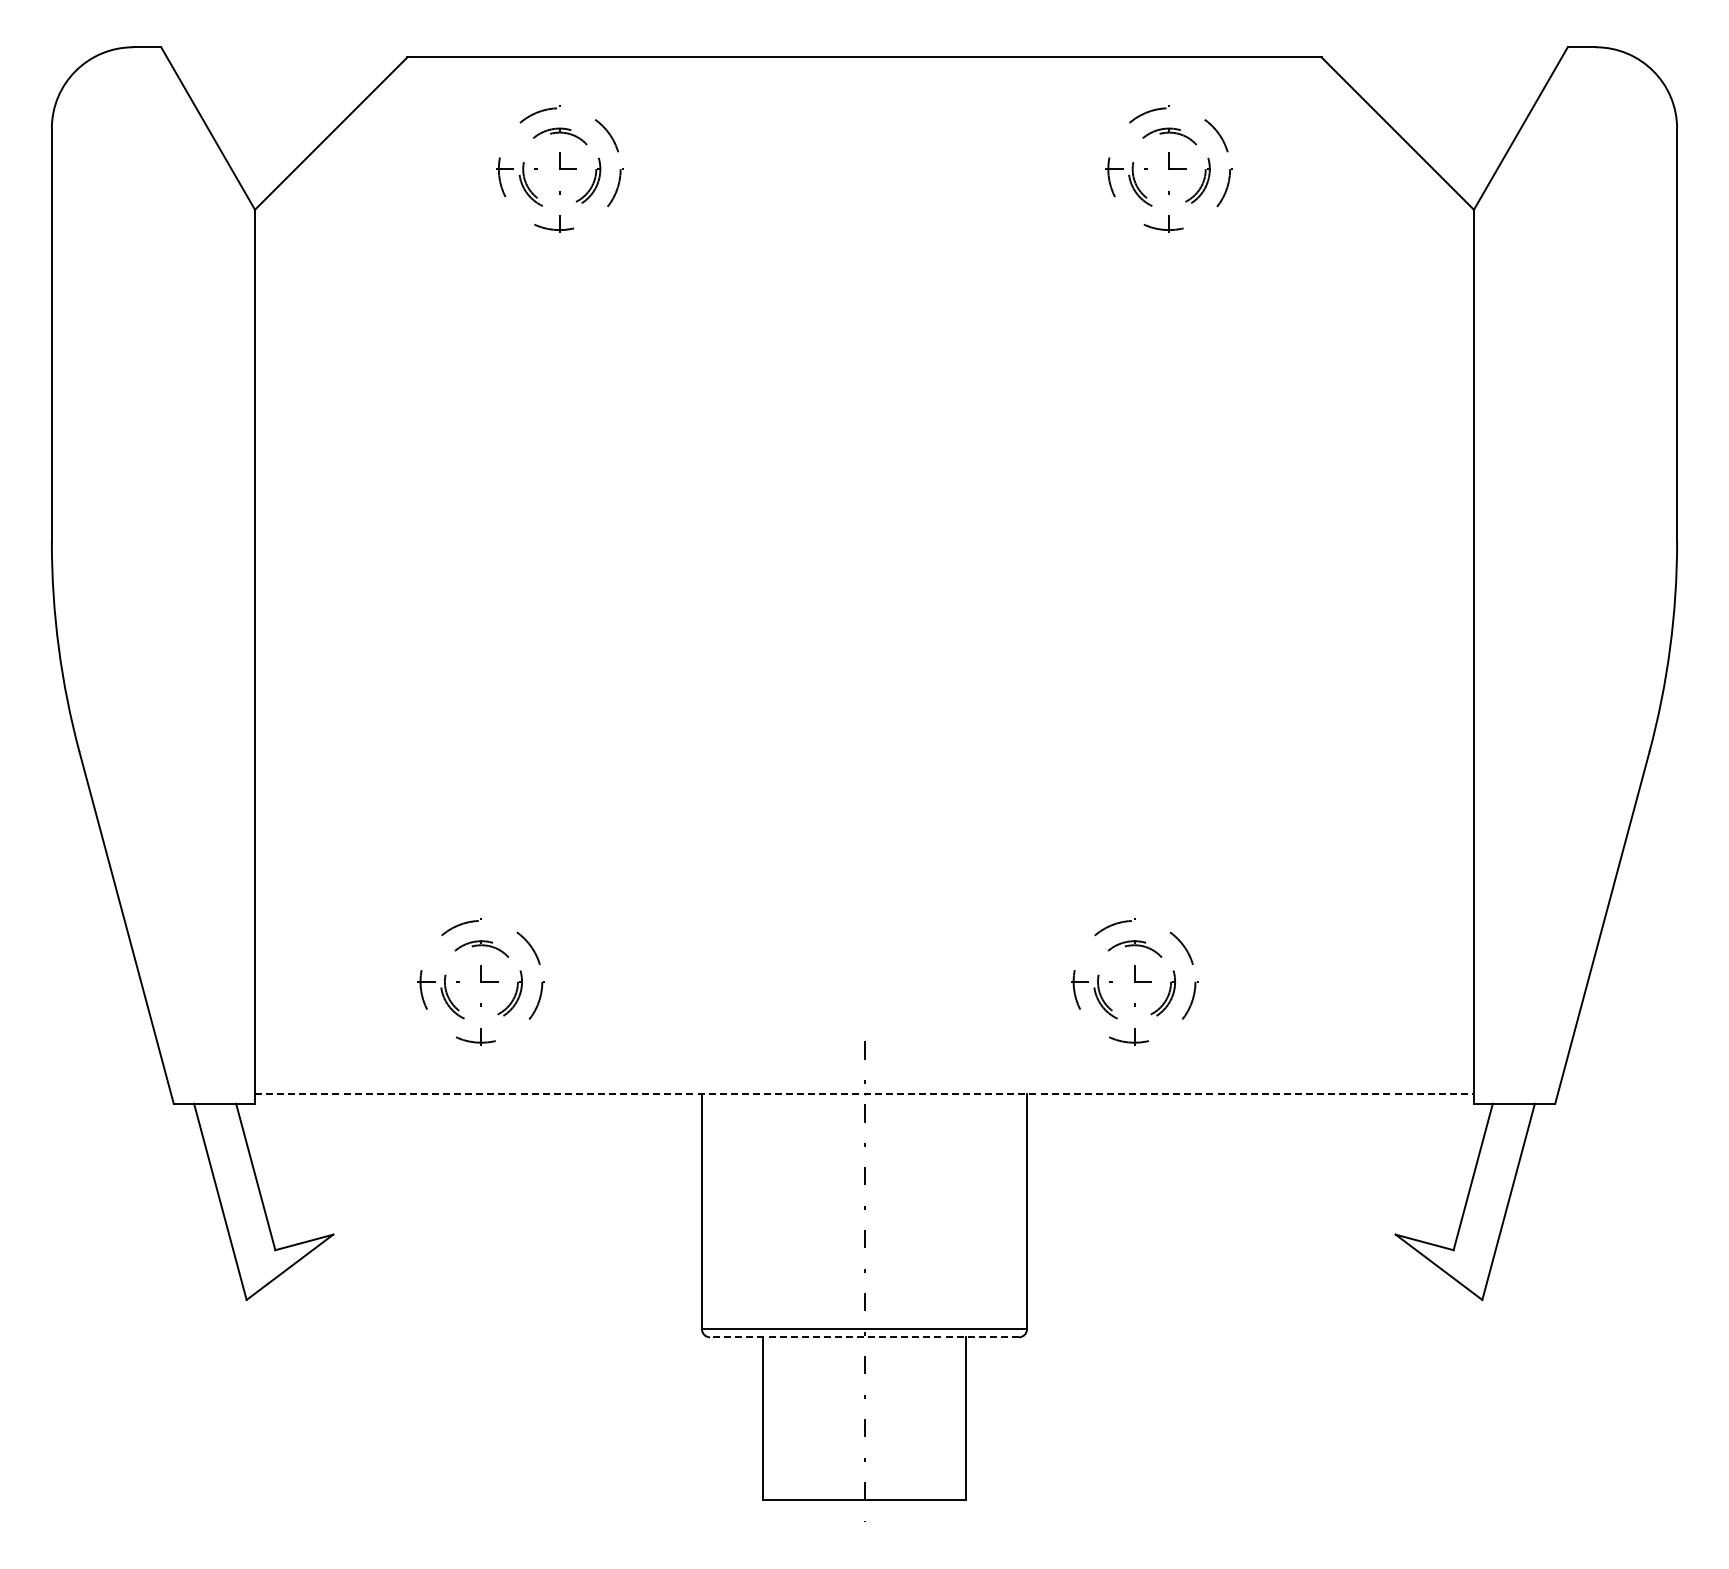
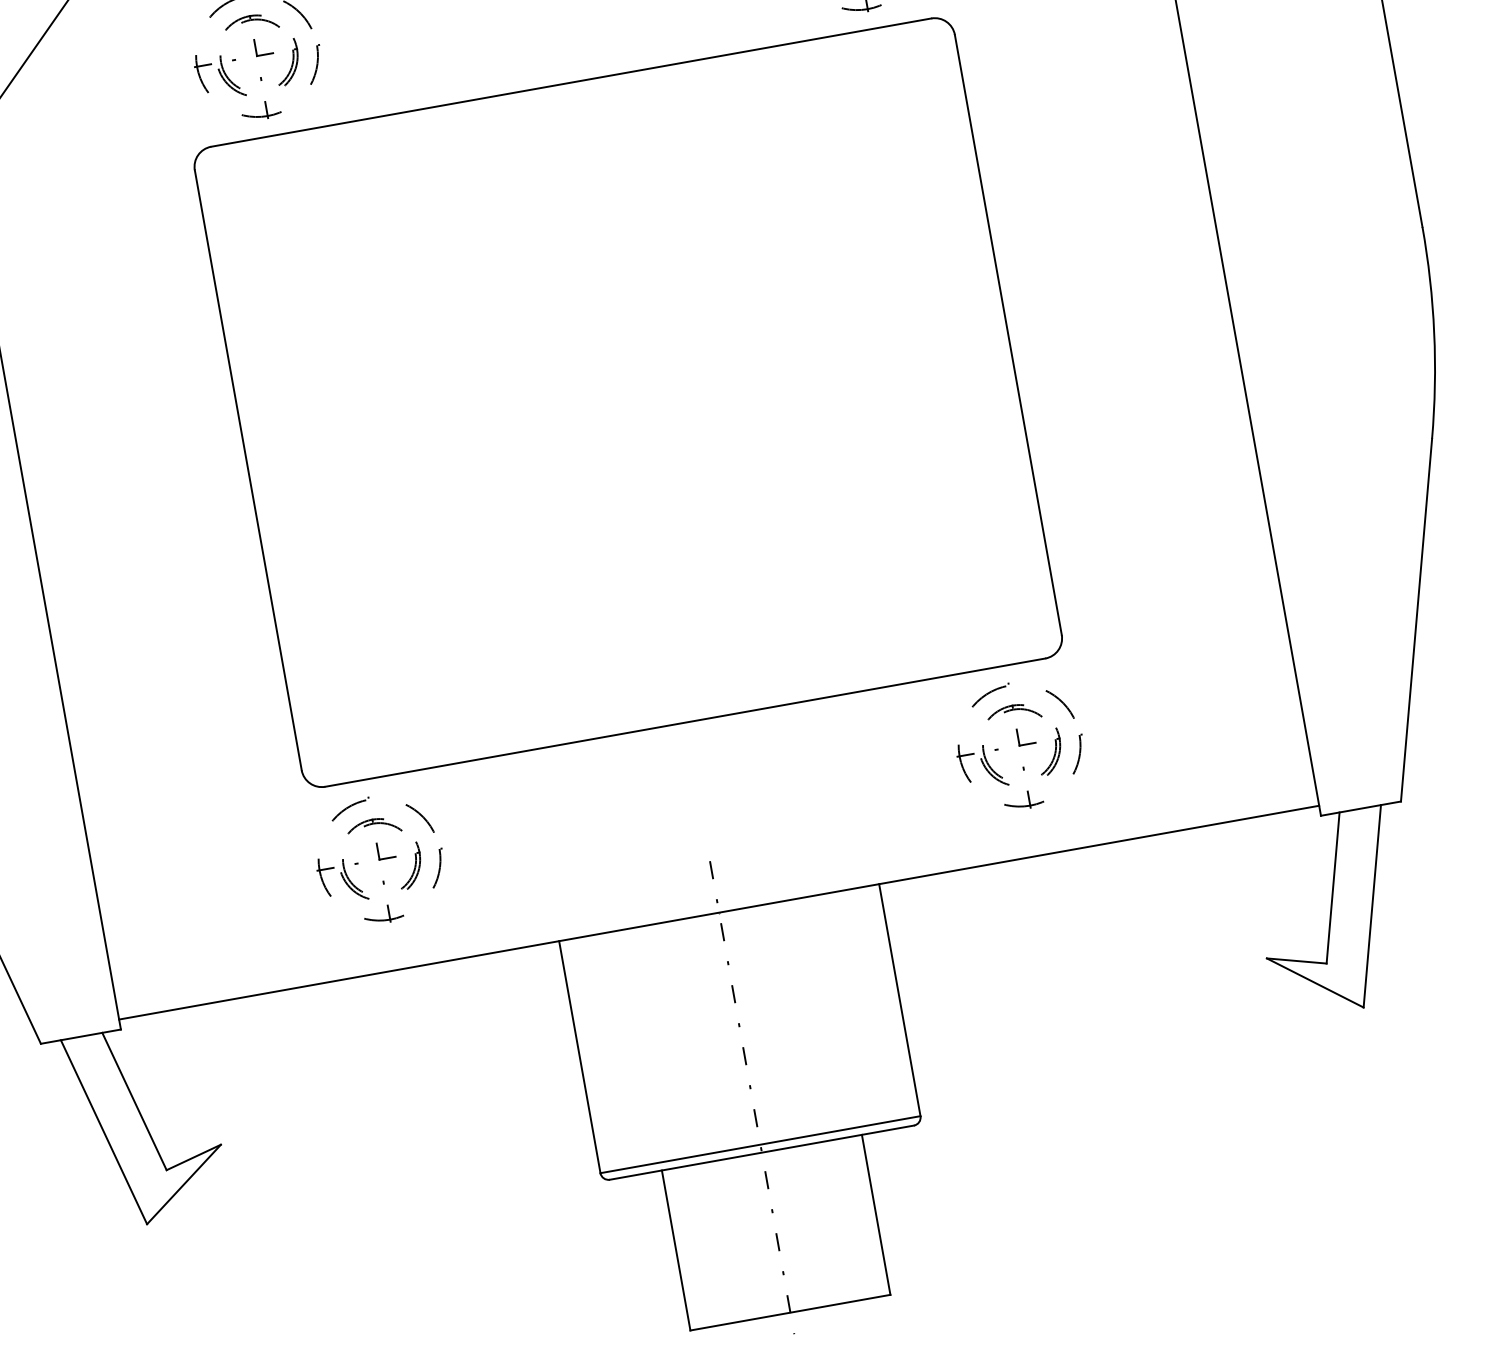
part: (864, 575) -> (628, 402), added
part: (480, 981) -> (378, 859), moved
part: (1134, 981) -> (1019, 745), moved
line: (864, 1093) -> (719, 912), dashed -> solid
line: (864, 1337) -> (761, 1152), dashed -> solid

